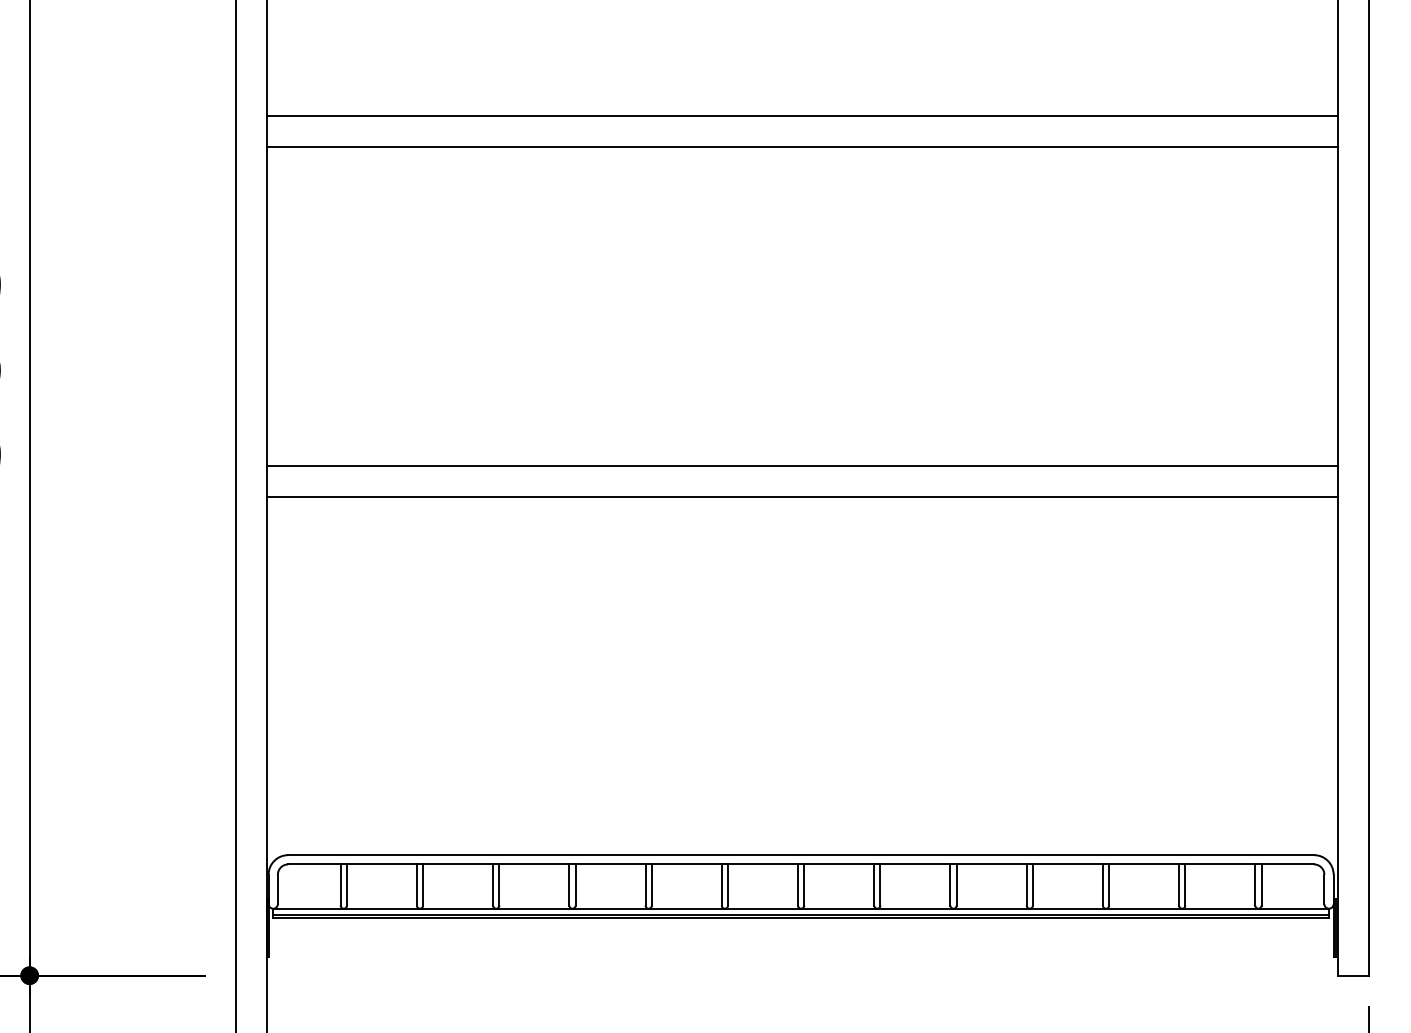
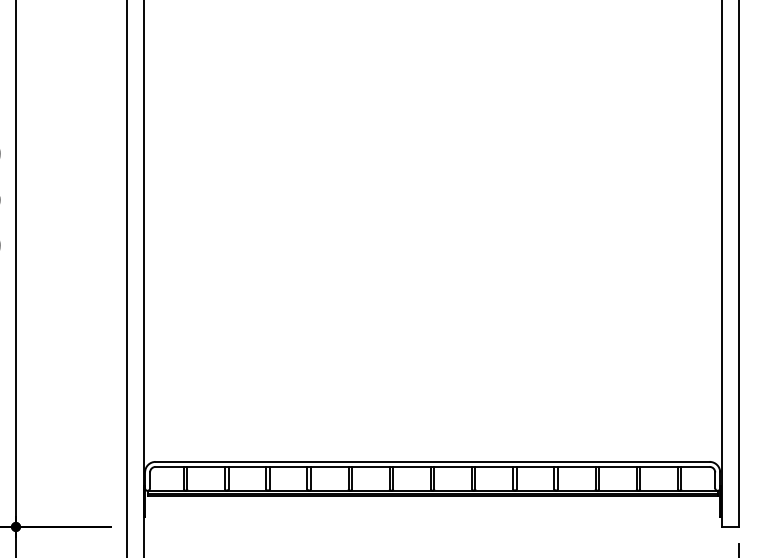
line: (800, 115) -> (432, 62), removed
line: (800, 147) -> (432, 79), removed
line: (800, 465) -> (432, 251), removed
line: (800, 497) -> (432, 268), removed

